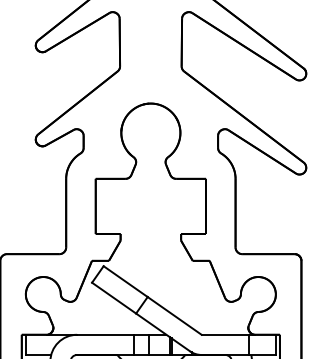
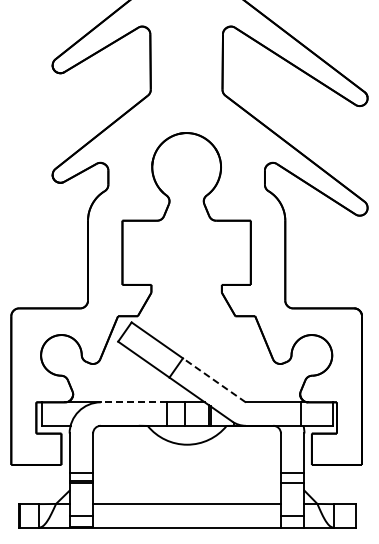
line: (173, 316) -> (213, 380), solid -> dashed
line: (105, 334) -> (133, 402), solid -> dashed

